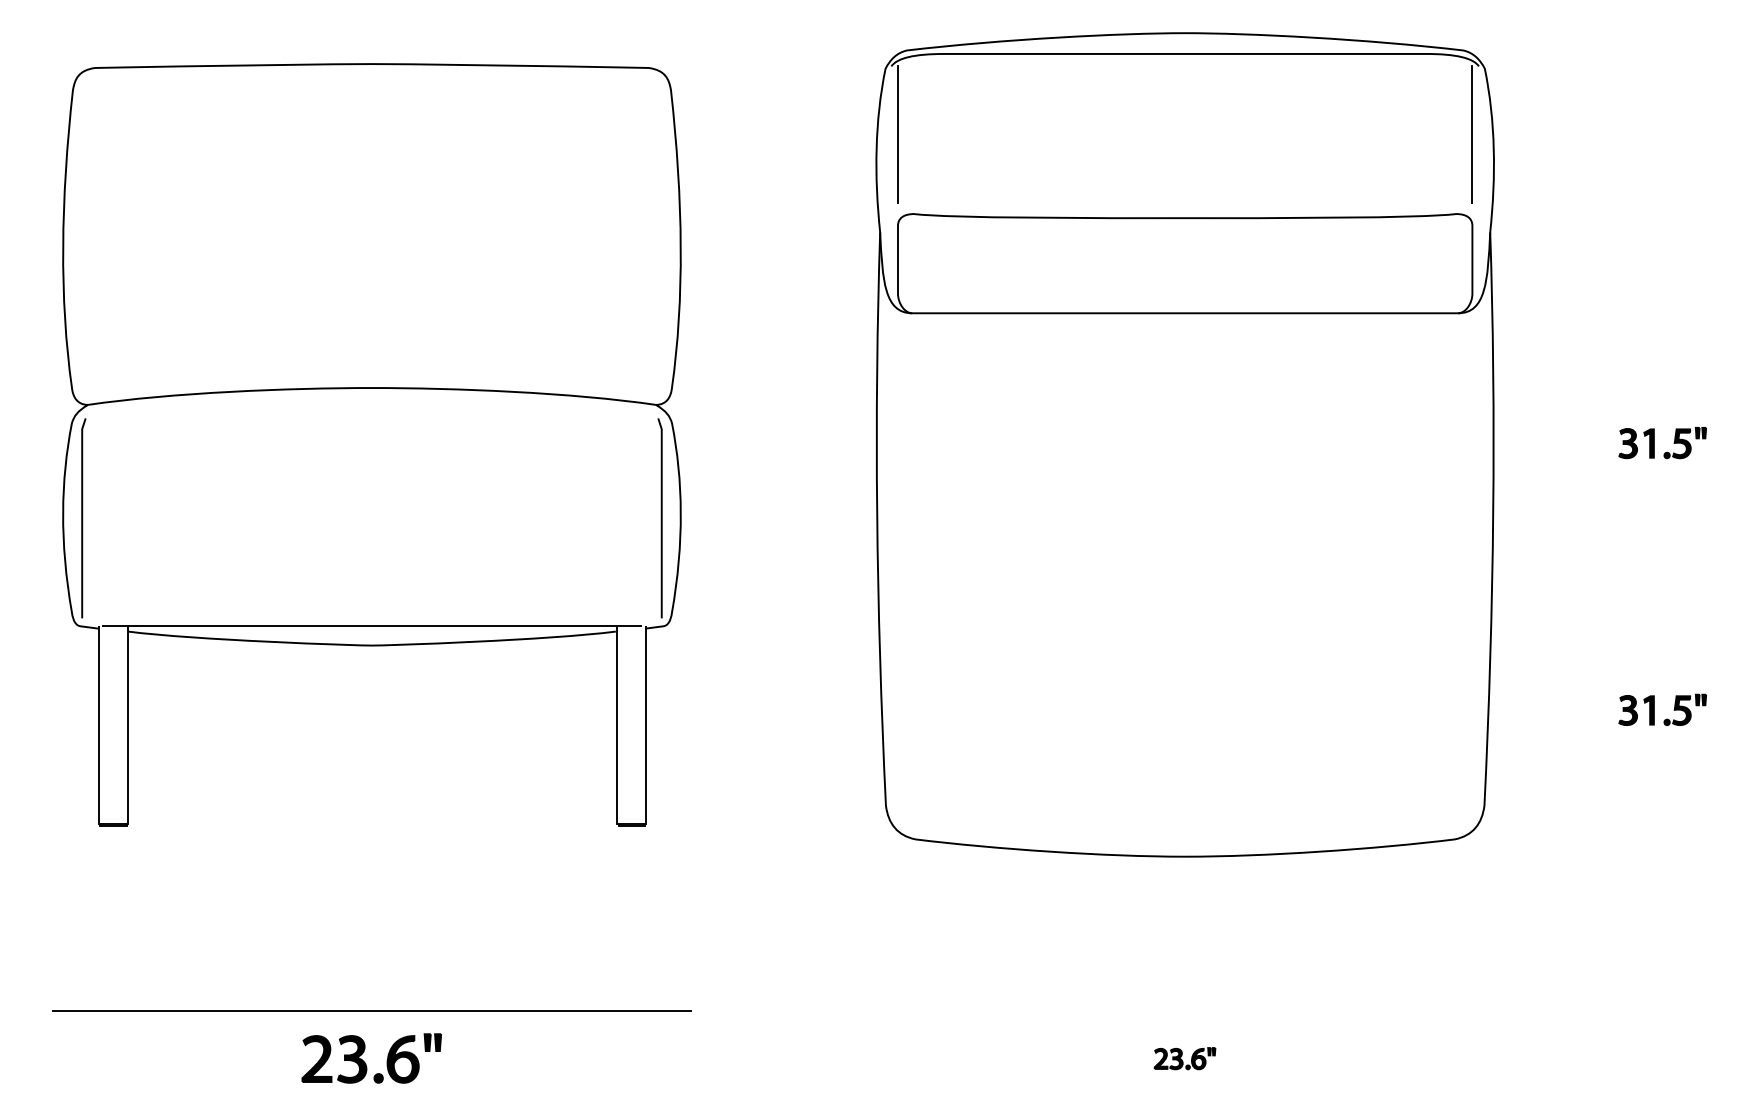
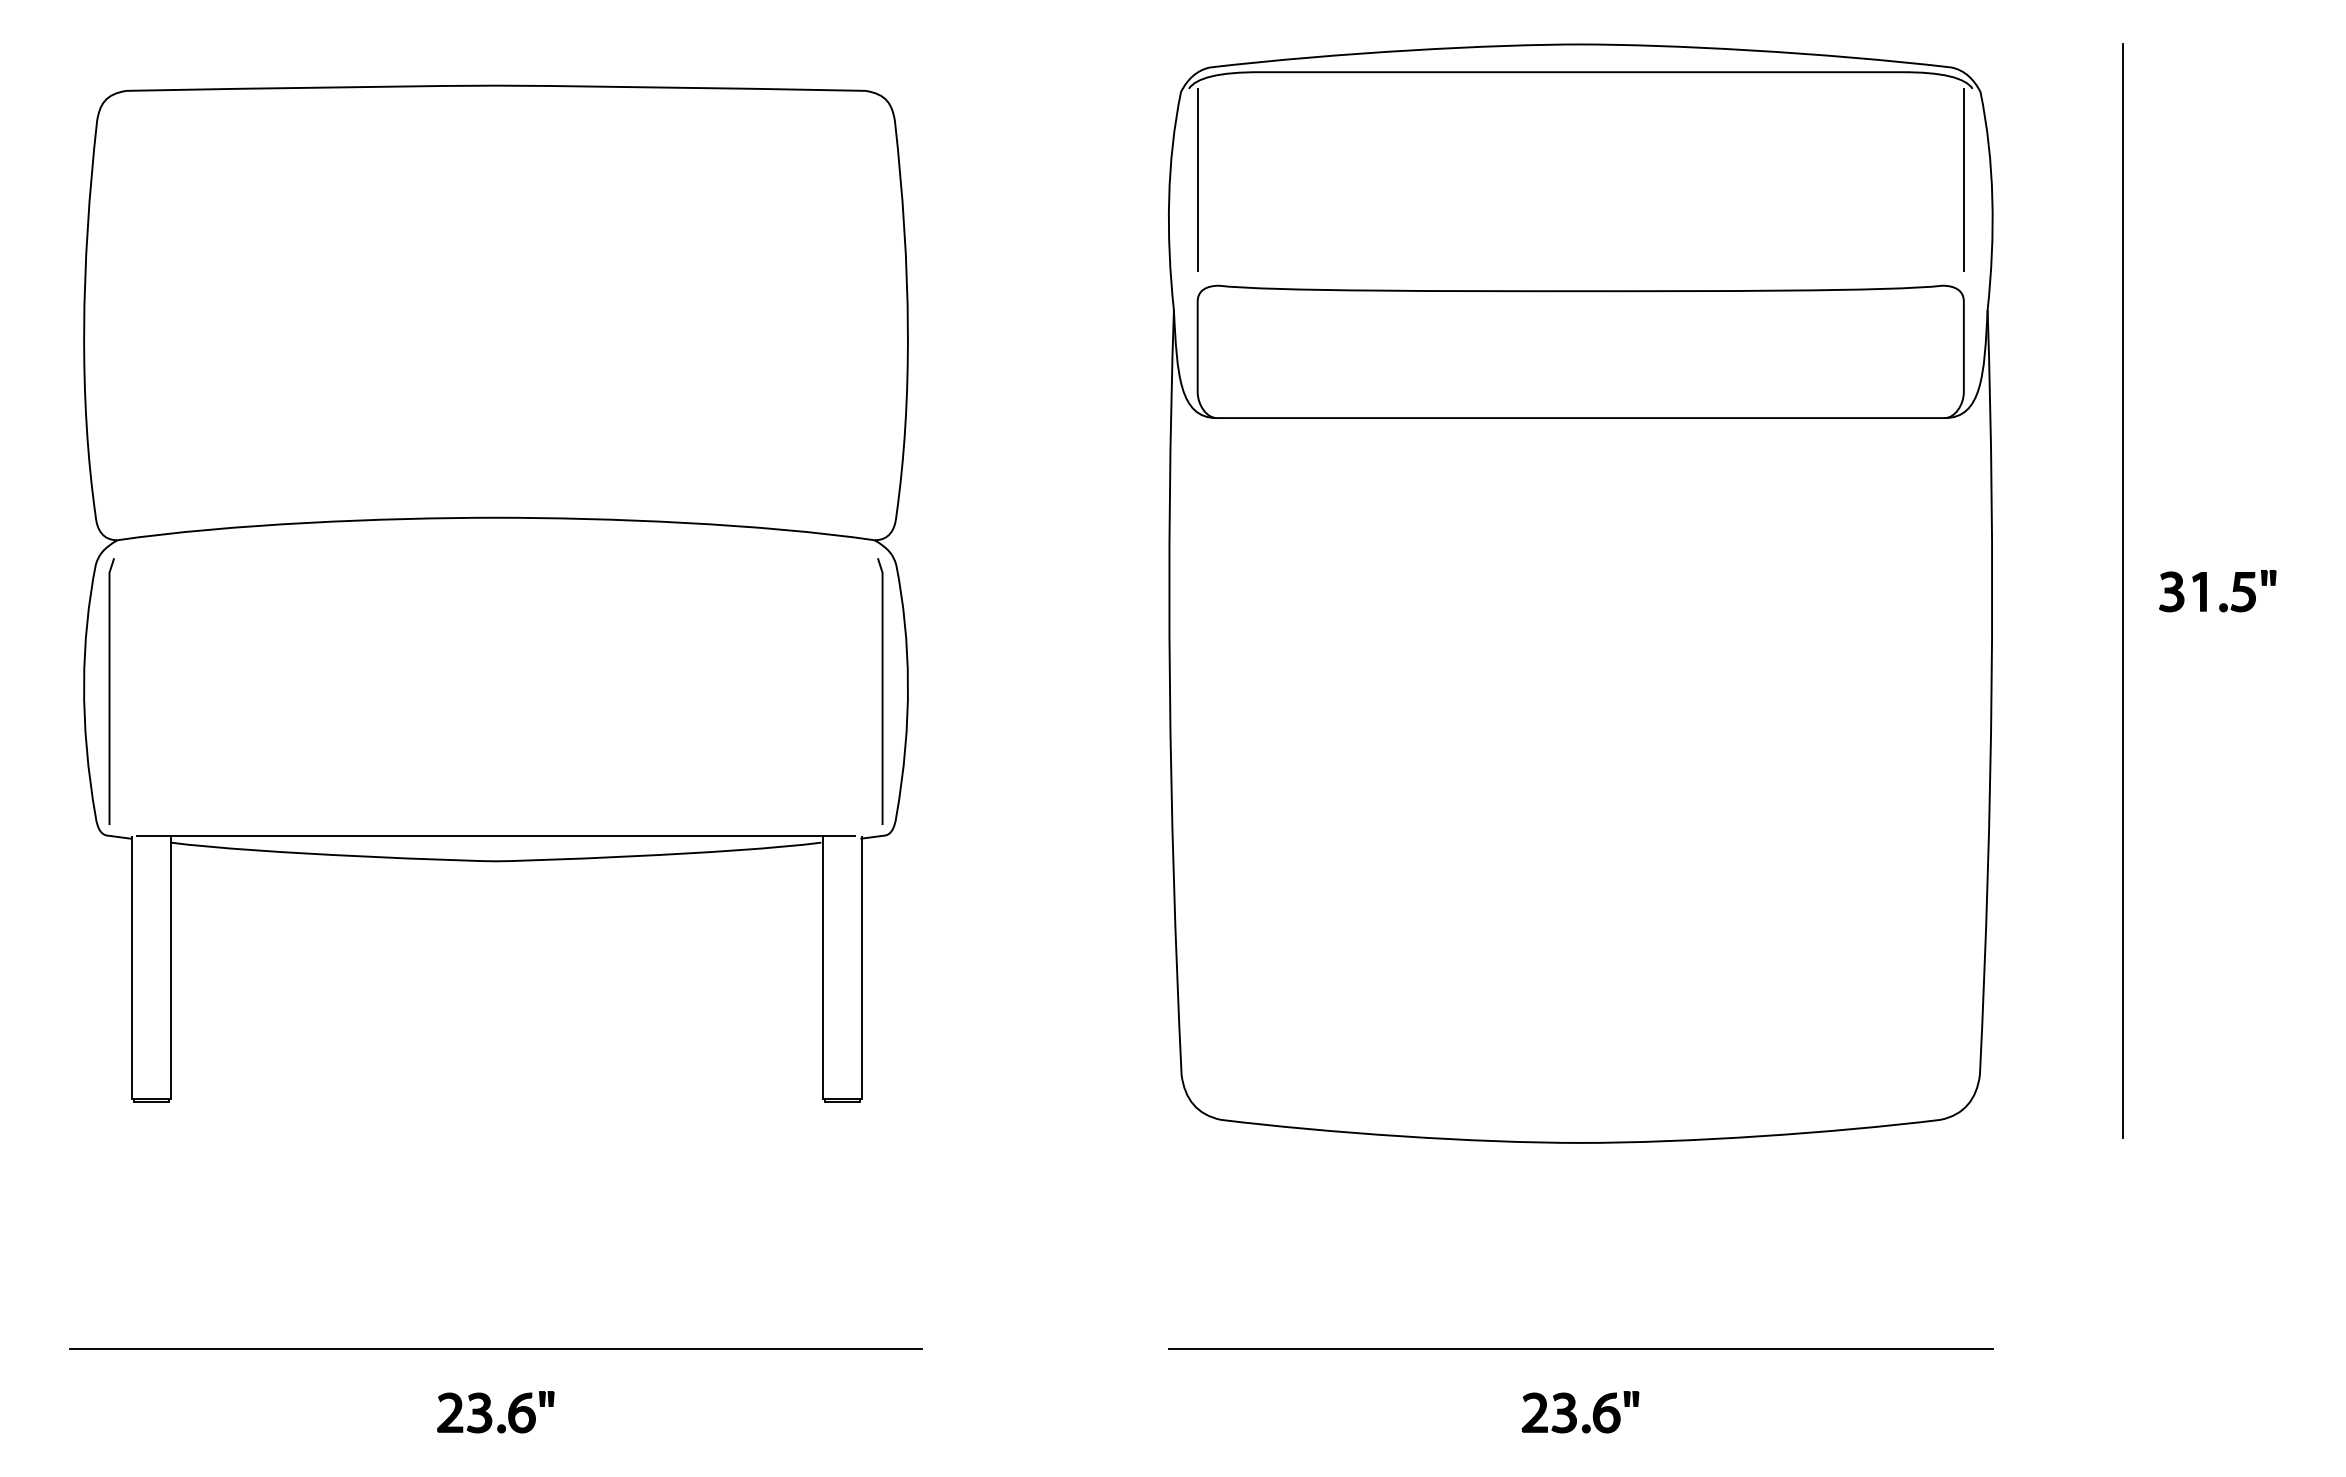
line: (1592, 442) -> (2123, 590), added
part: (1654, 710) -> (2206, 947), removed
line: (1185, 1010) -> (1580, 1348), added
part: (371, 1058) -> (495, 1412), size x0.62
part: (1185, 1058) -> (1580, 1412), size x1.43

